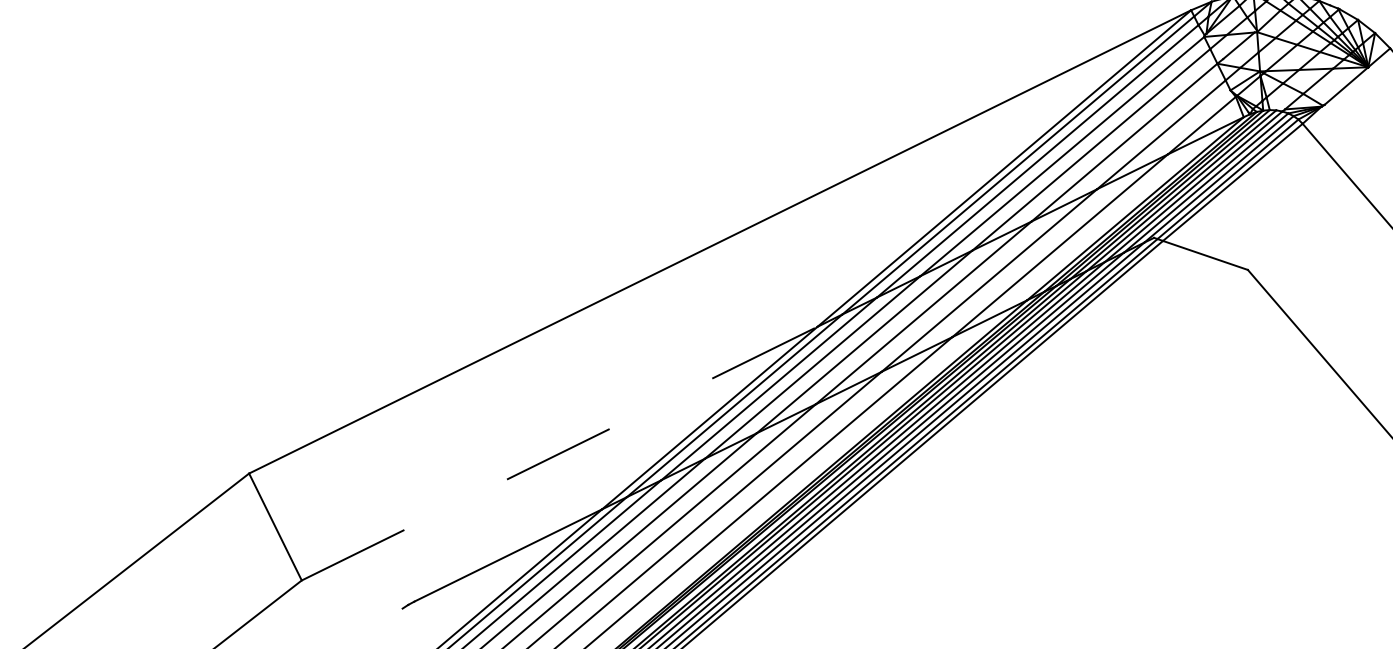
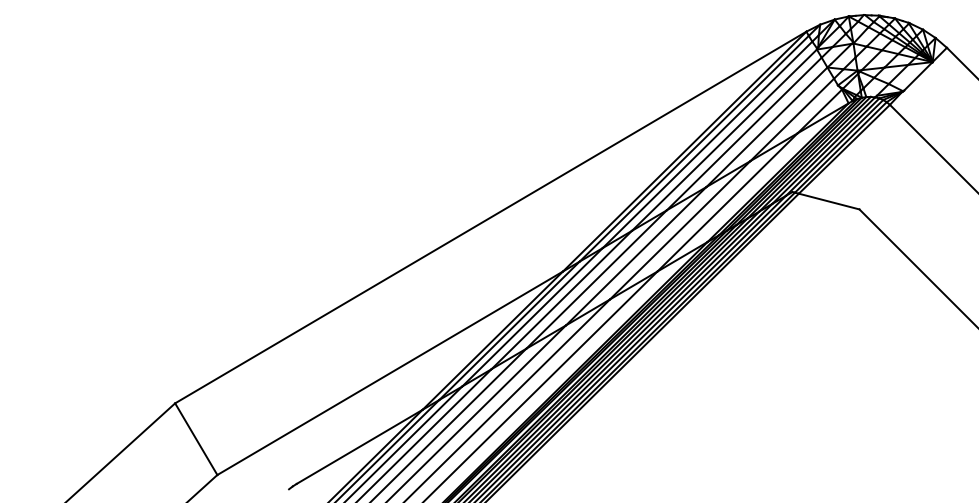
line: (560, 454) -> (390, 373), dashed -> solid

